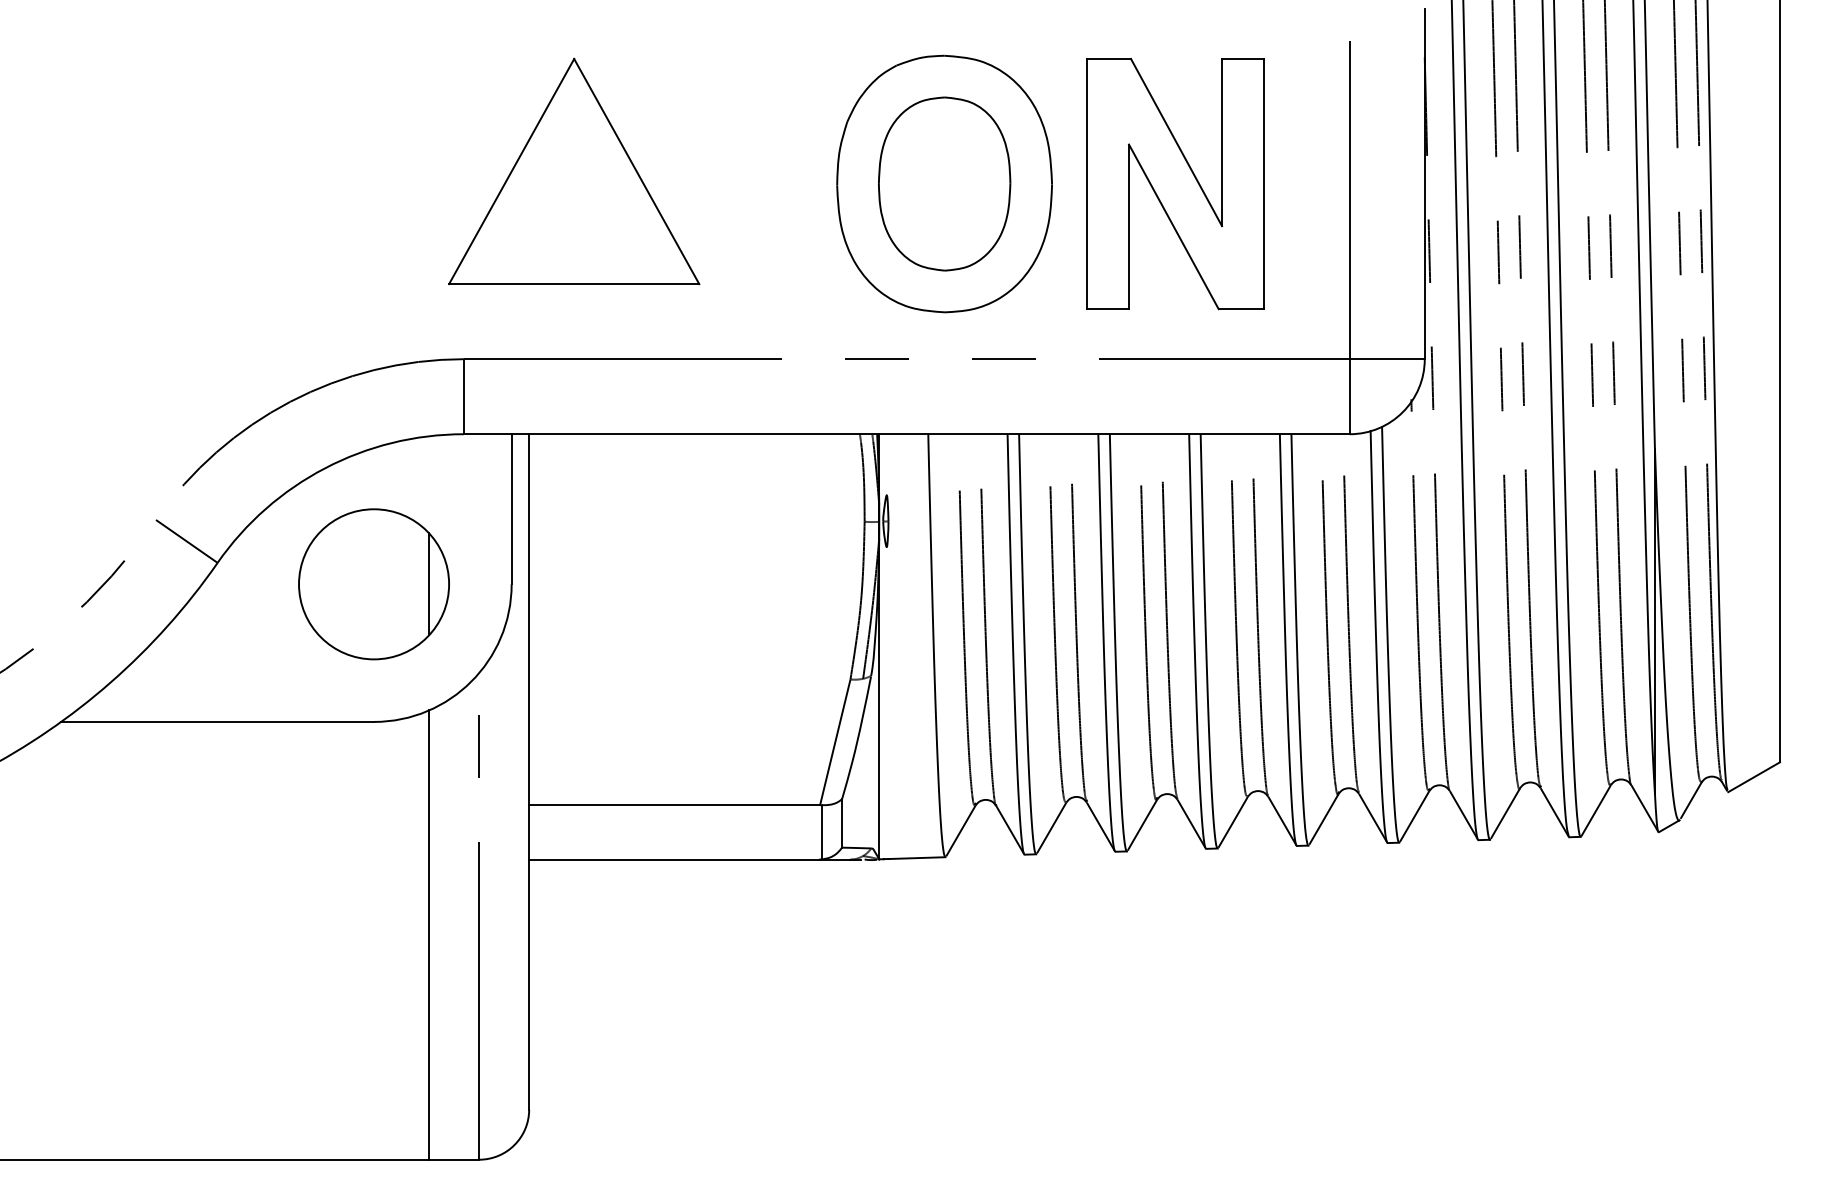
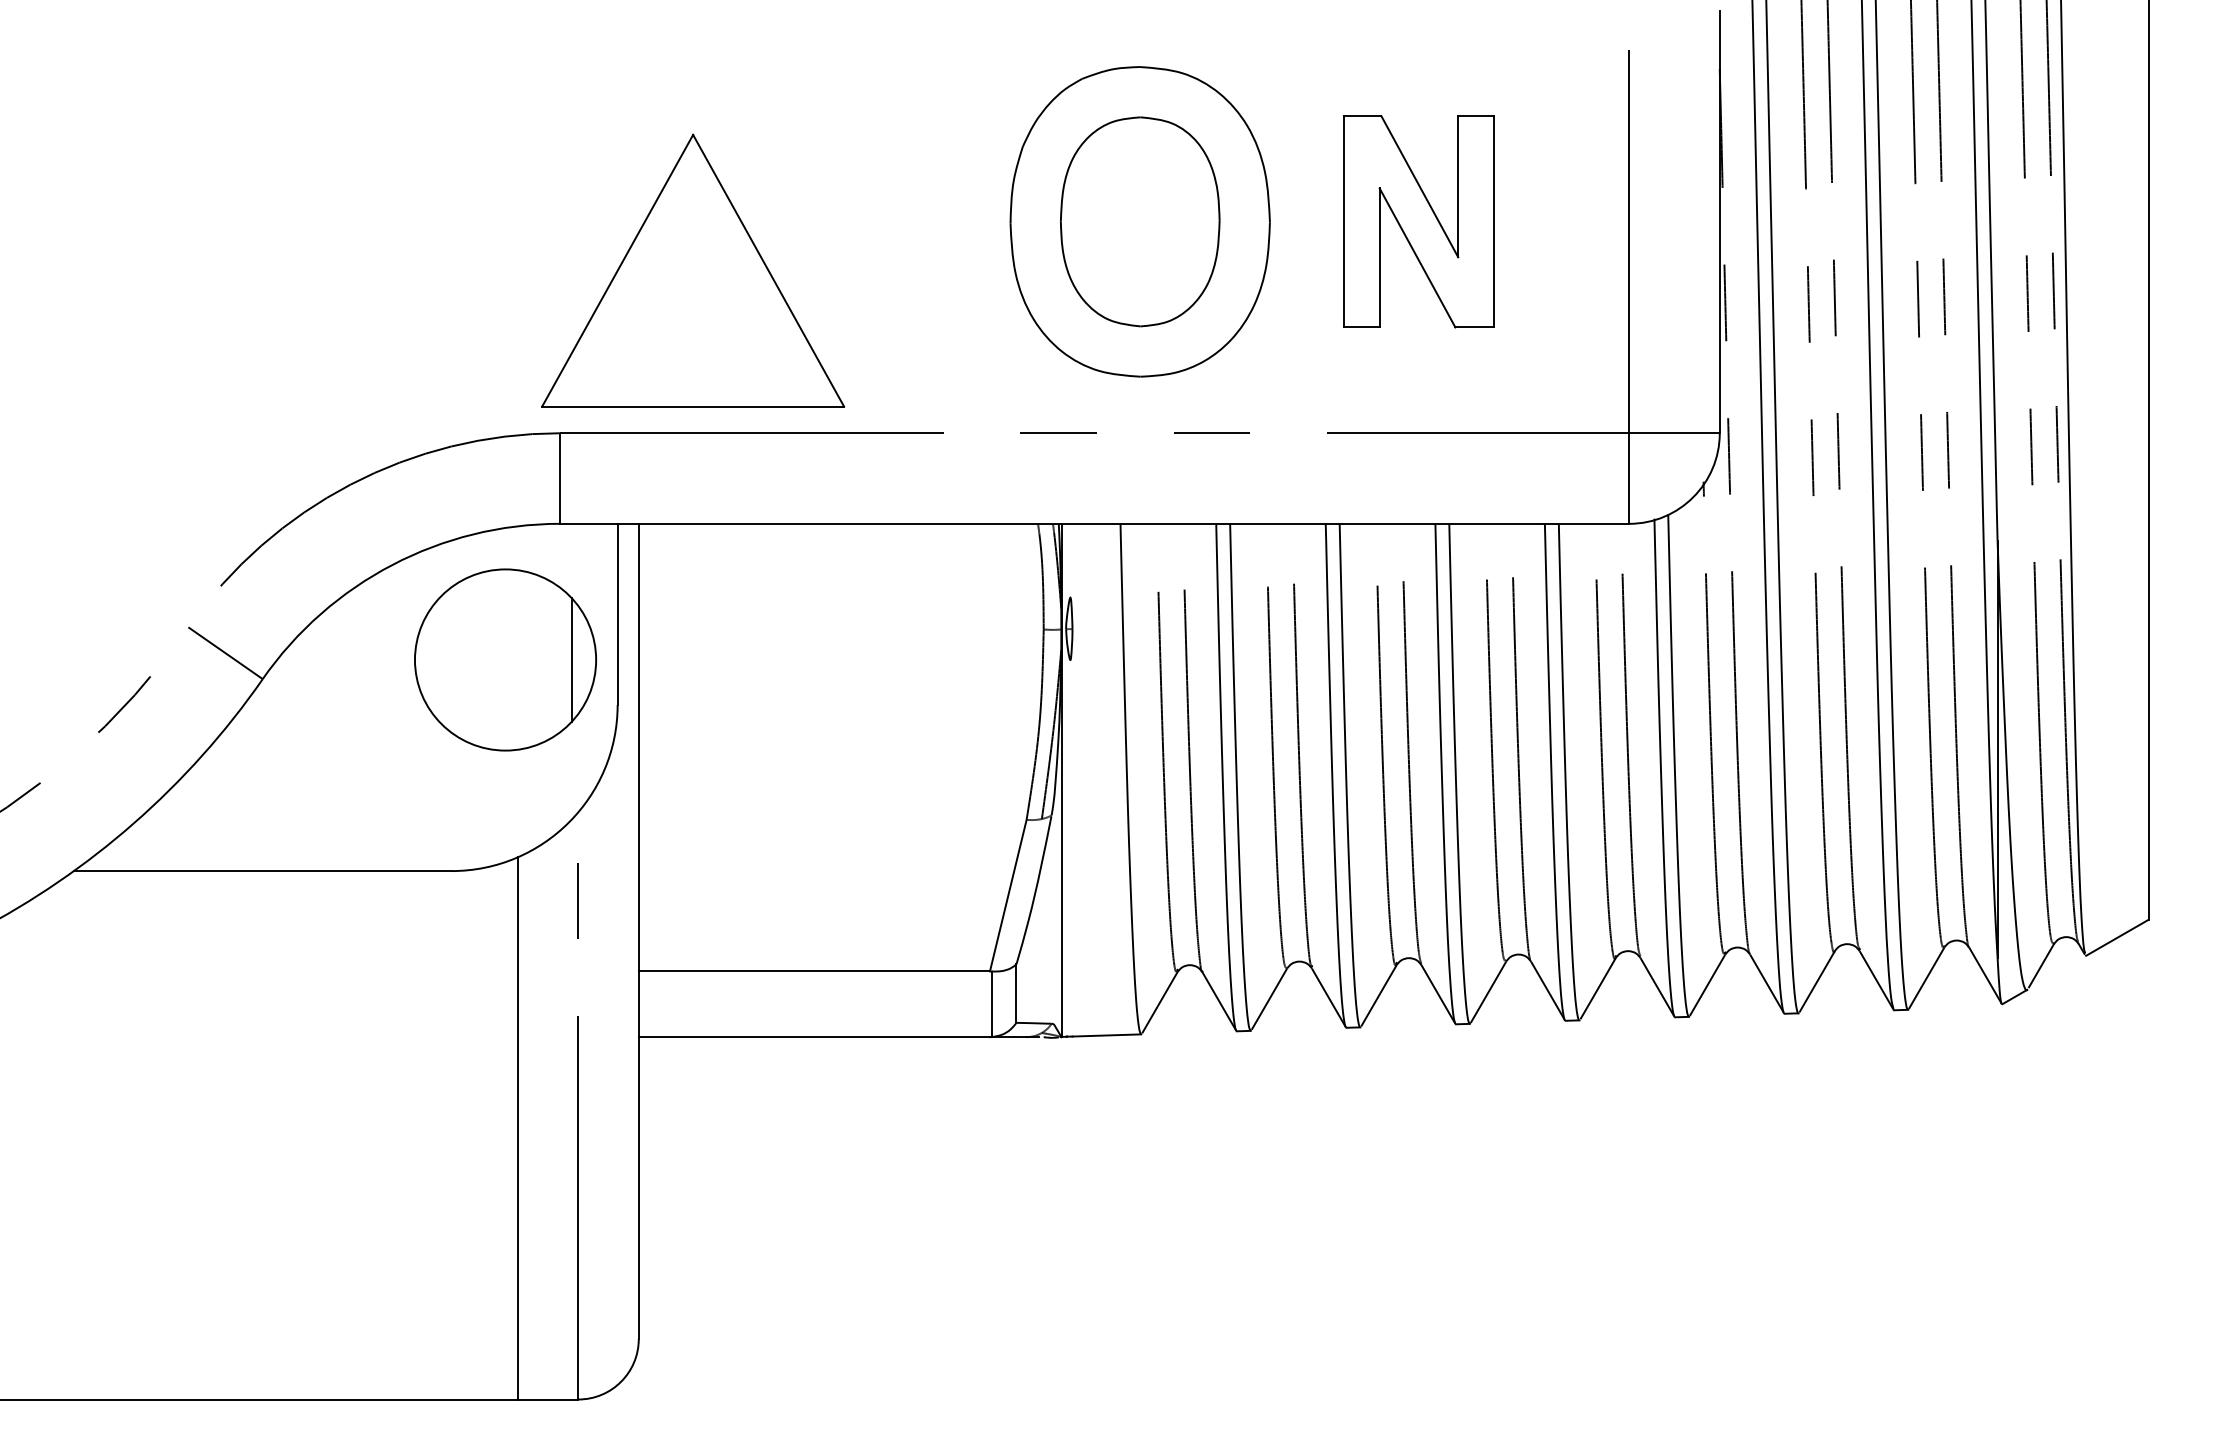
part: (574, 171) -> (693, 270), moved
part: (1175, 183) -> (1418, 221), size x0.7
part: (374, 583) -> (505, 659), moved

